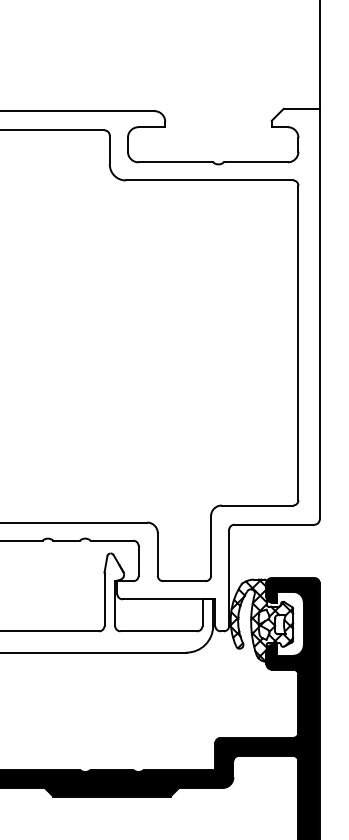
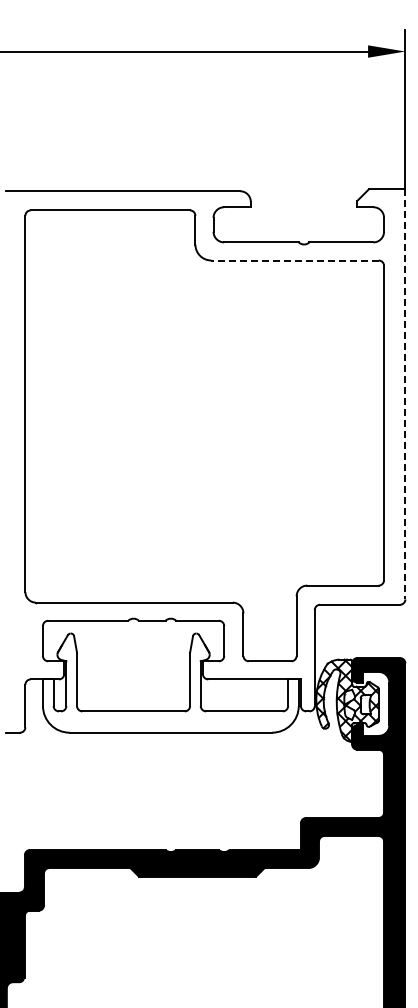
line: (209, 180) -> (295, 260), solid -> dashed
line: (319, 314) -> (405, 394), solid -> dashed

